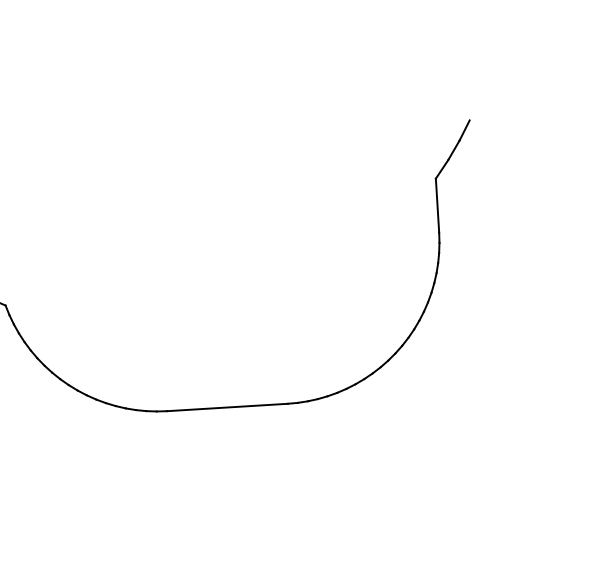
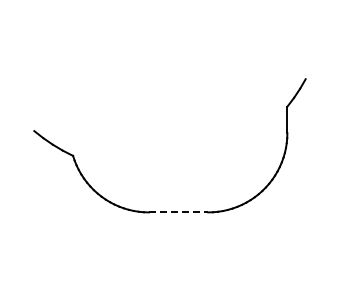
line: (227, 407) -> (178, 212), solid -> dashed

